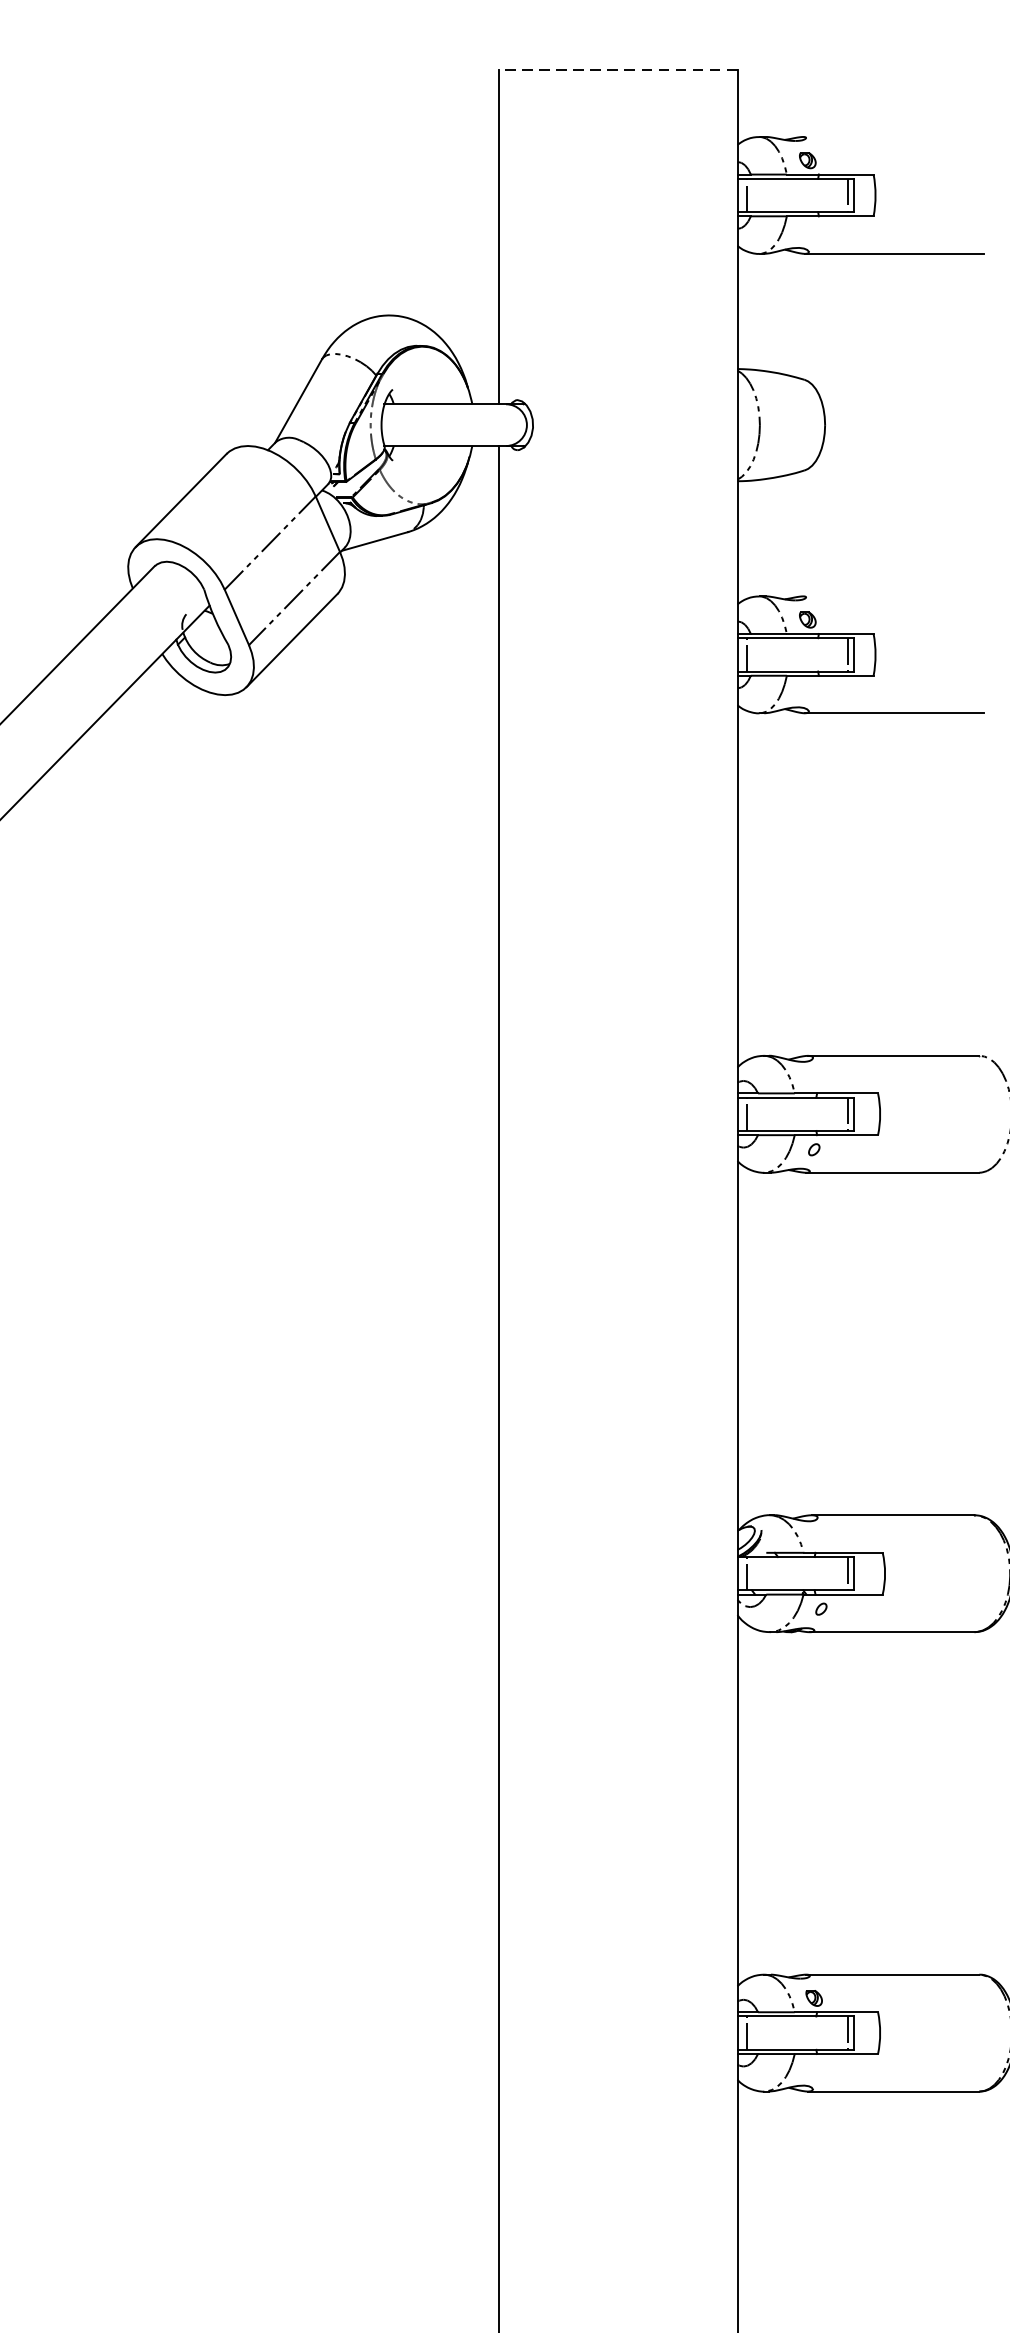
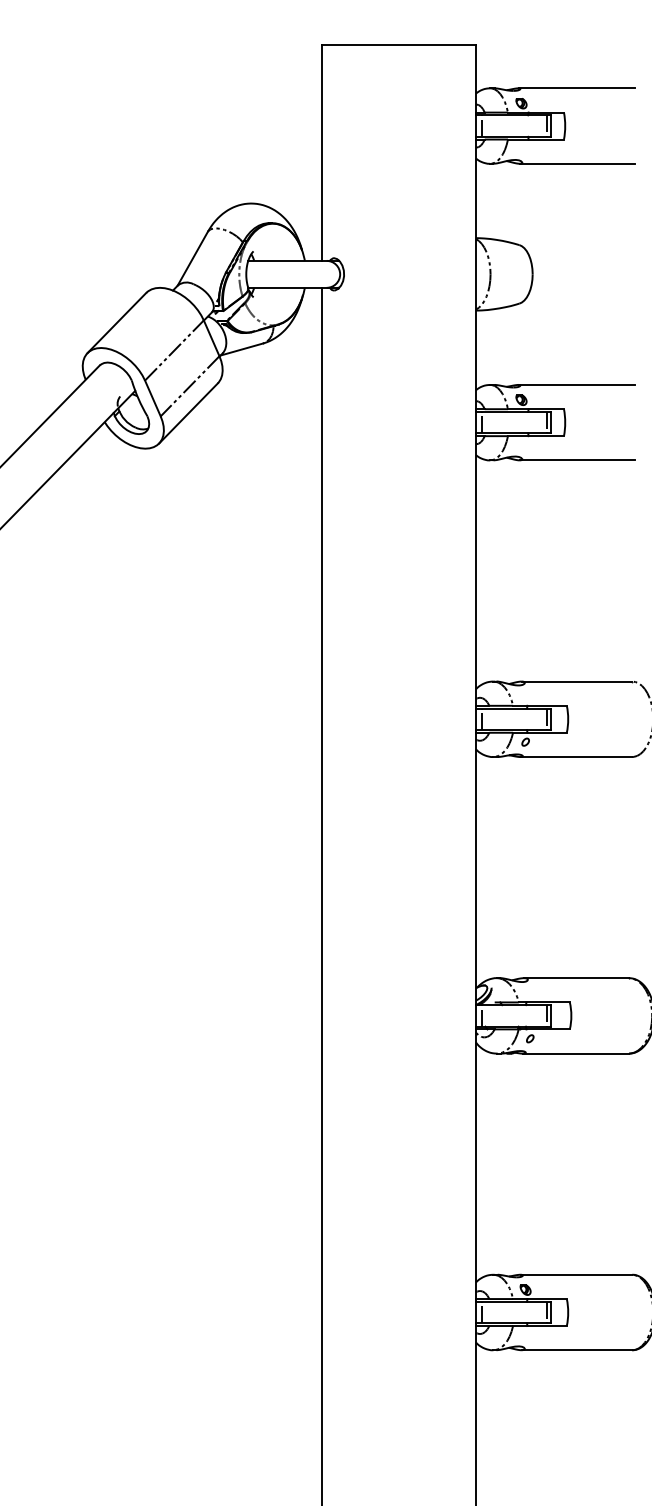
line: (618, 70) -> (399, 45), dashed -> solid
line: (892, 137) -> (576, 88), added
line: (892, 595) -> (576, 384), added

